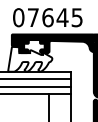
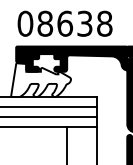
text: (54, 17) -> (73, 23), 07645 -> 08638

